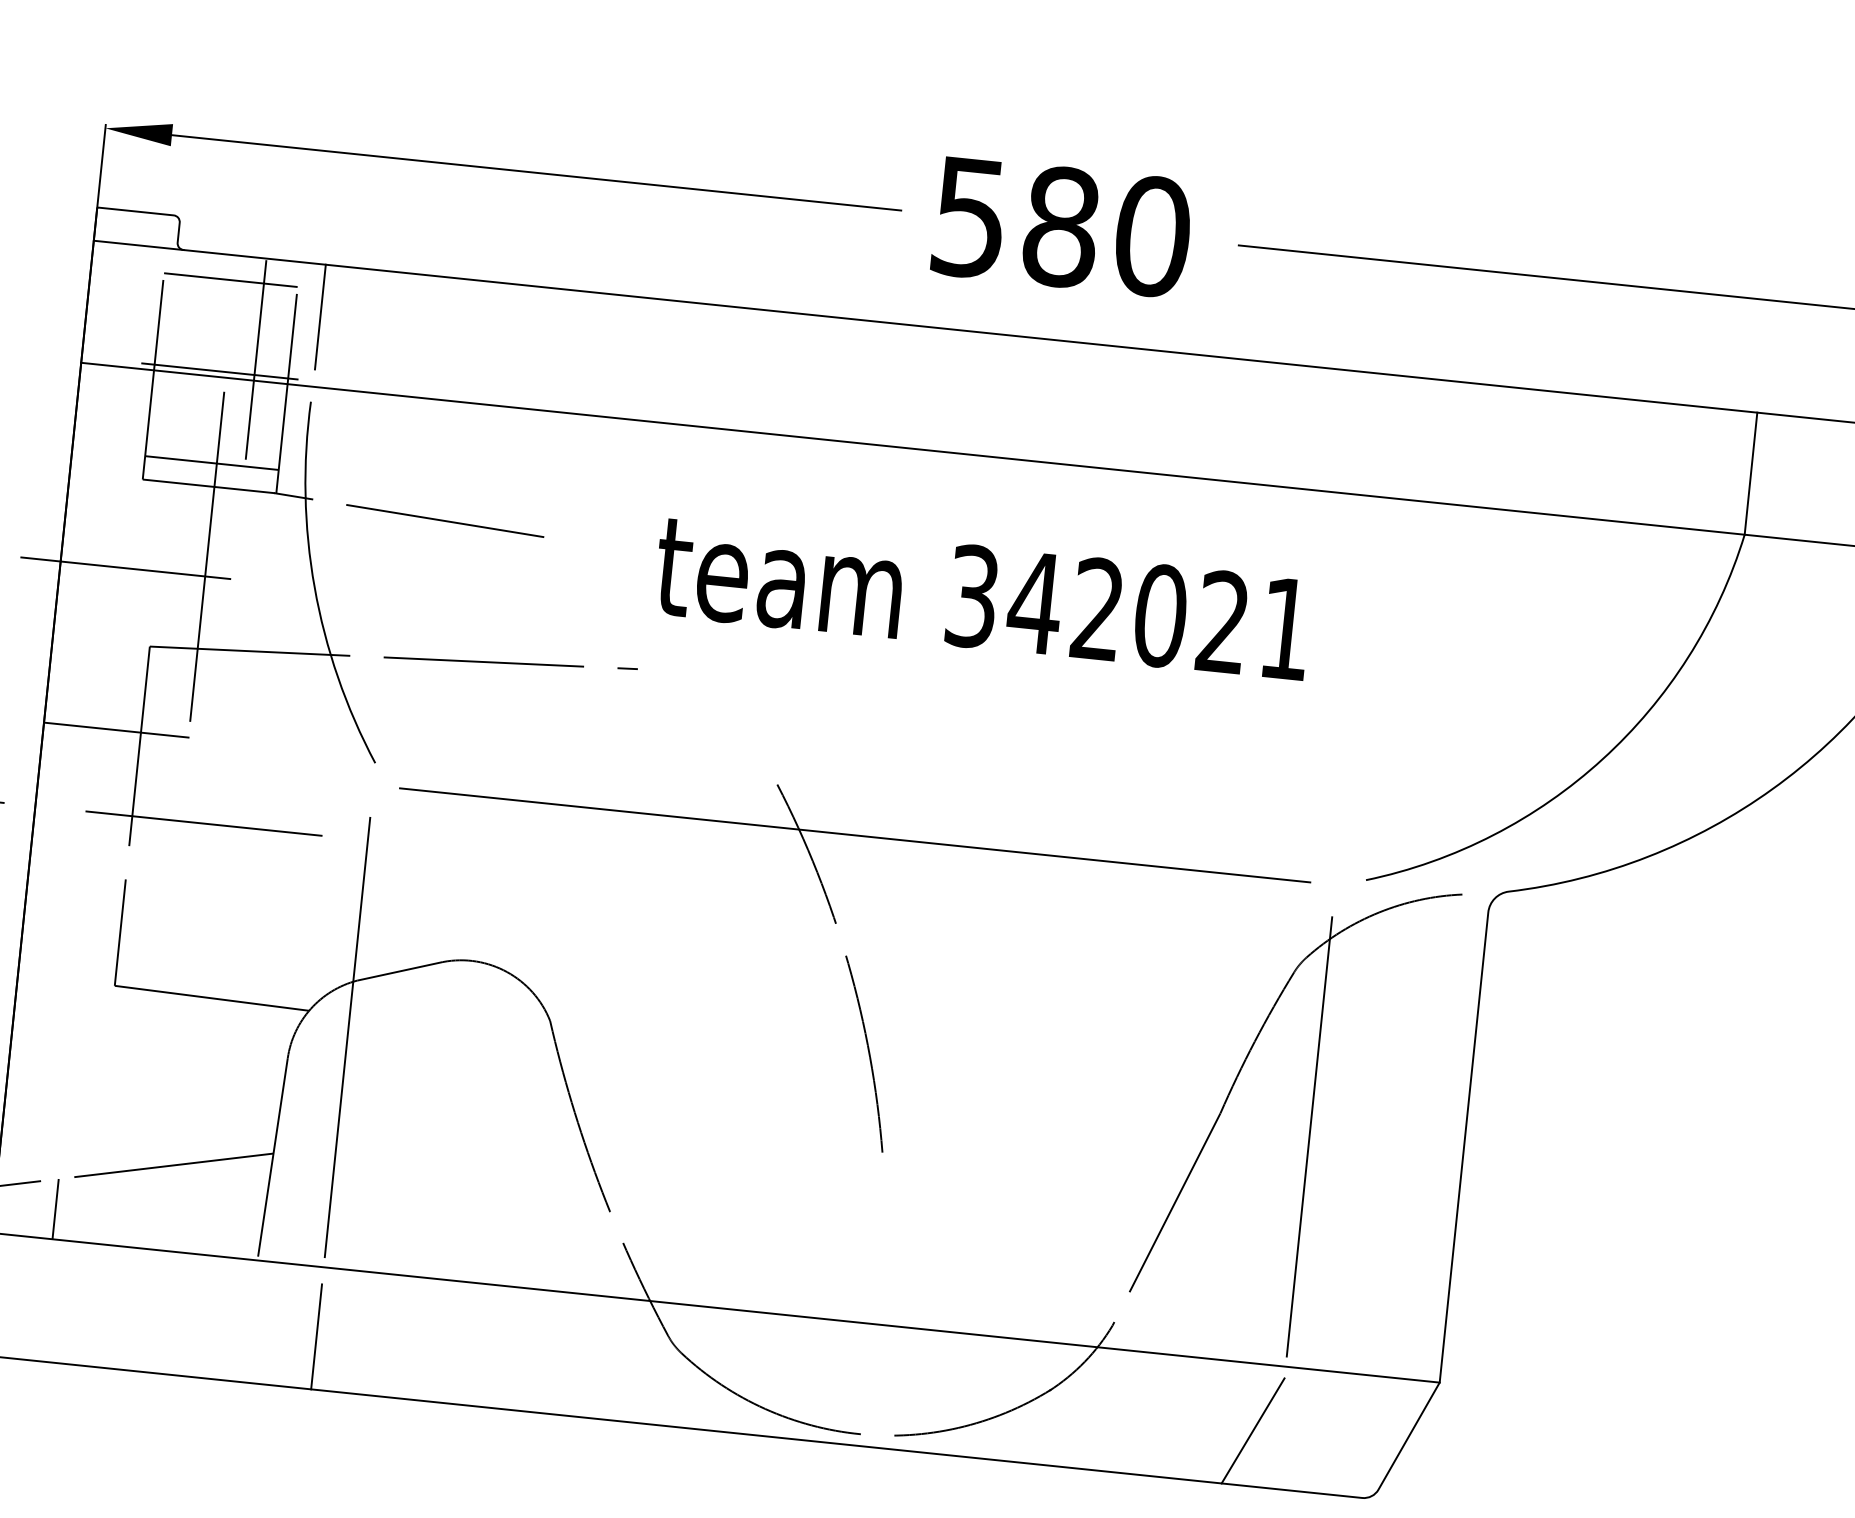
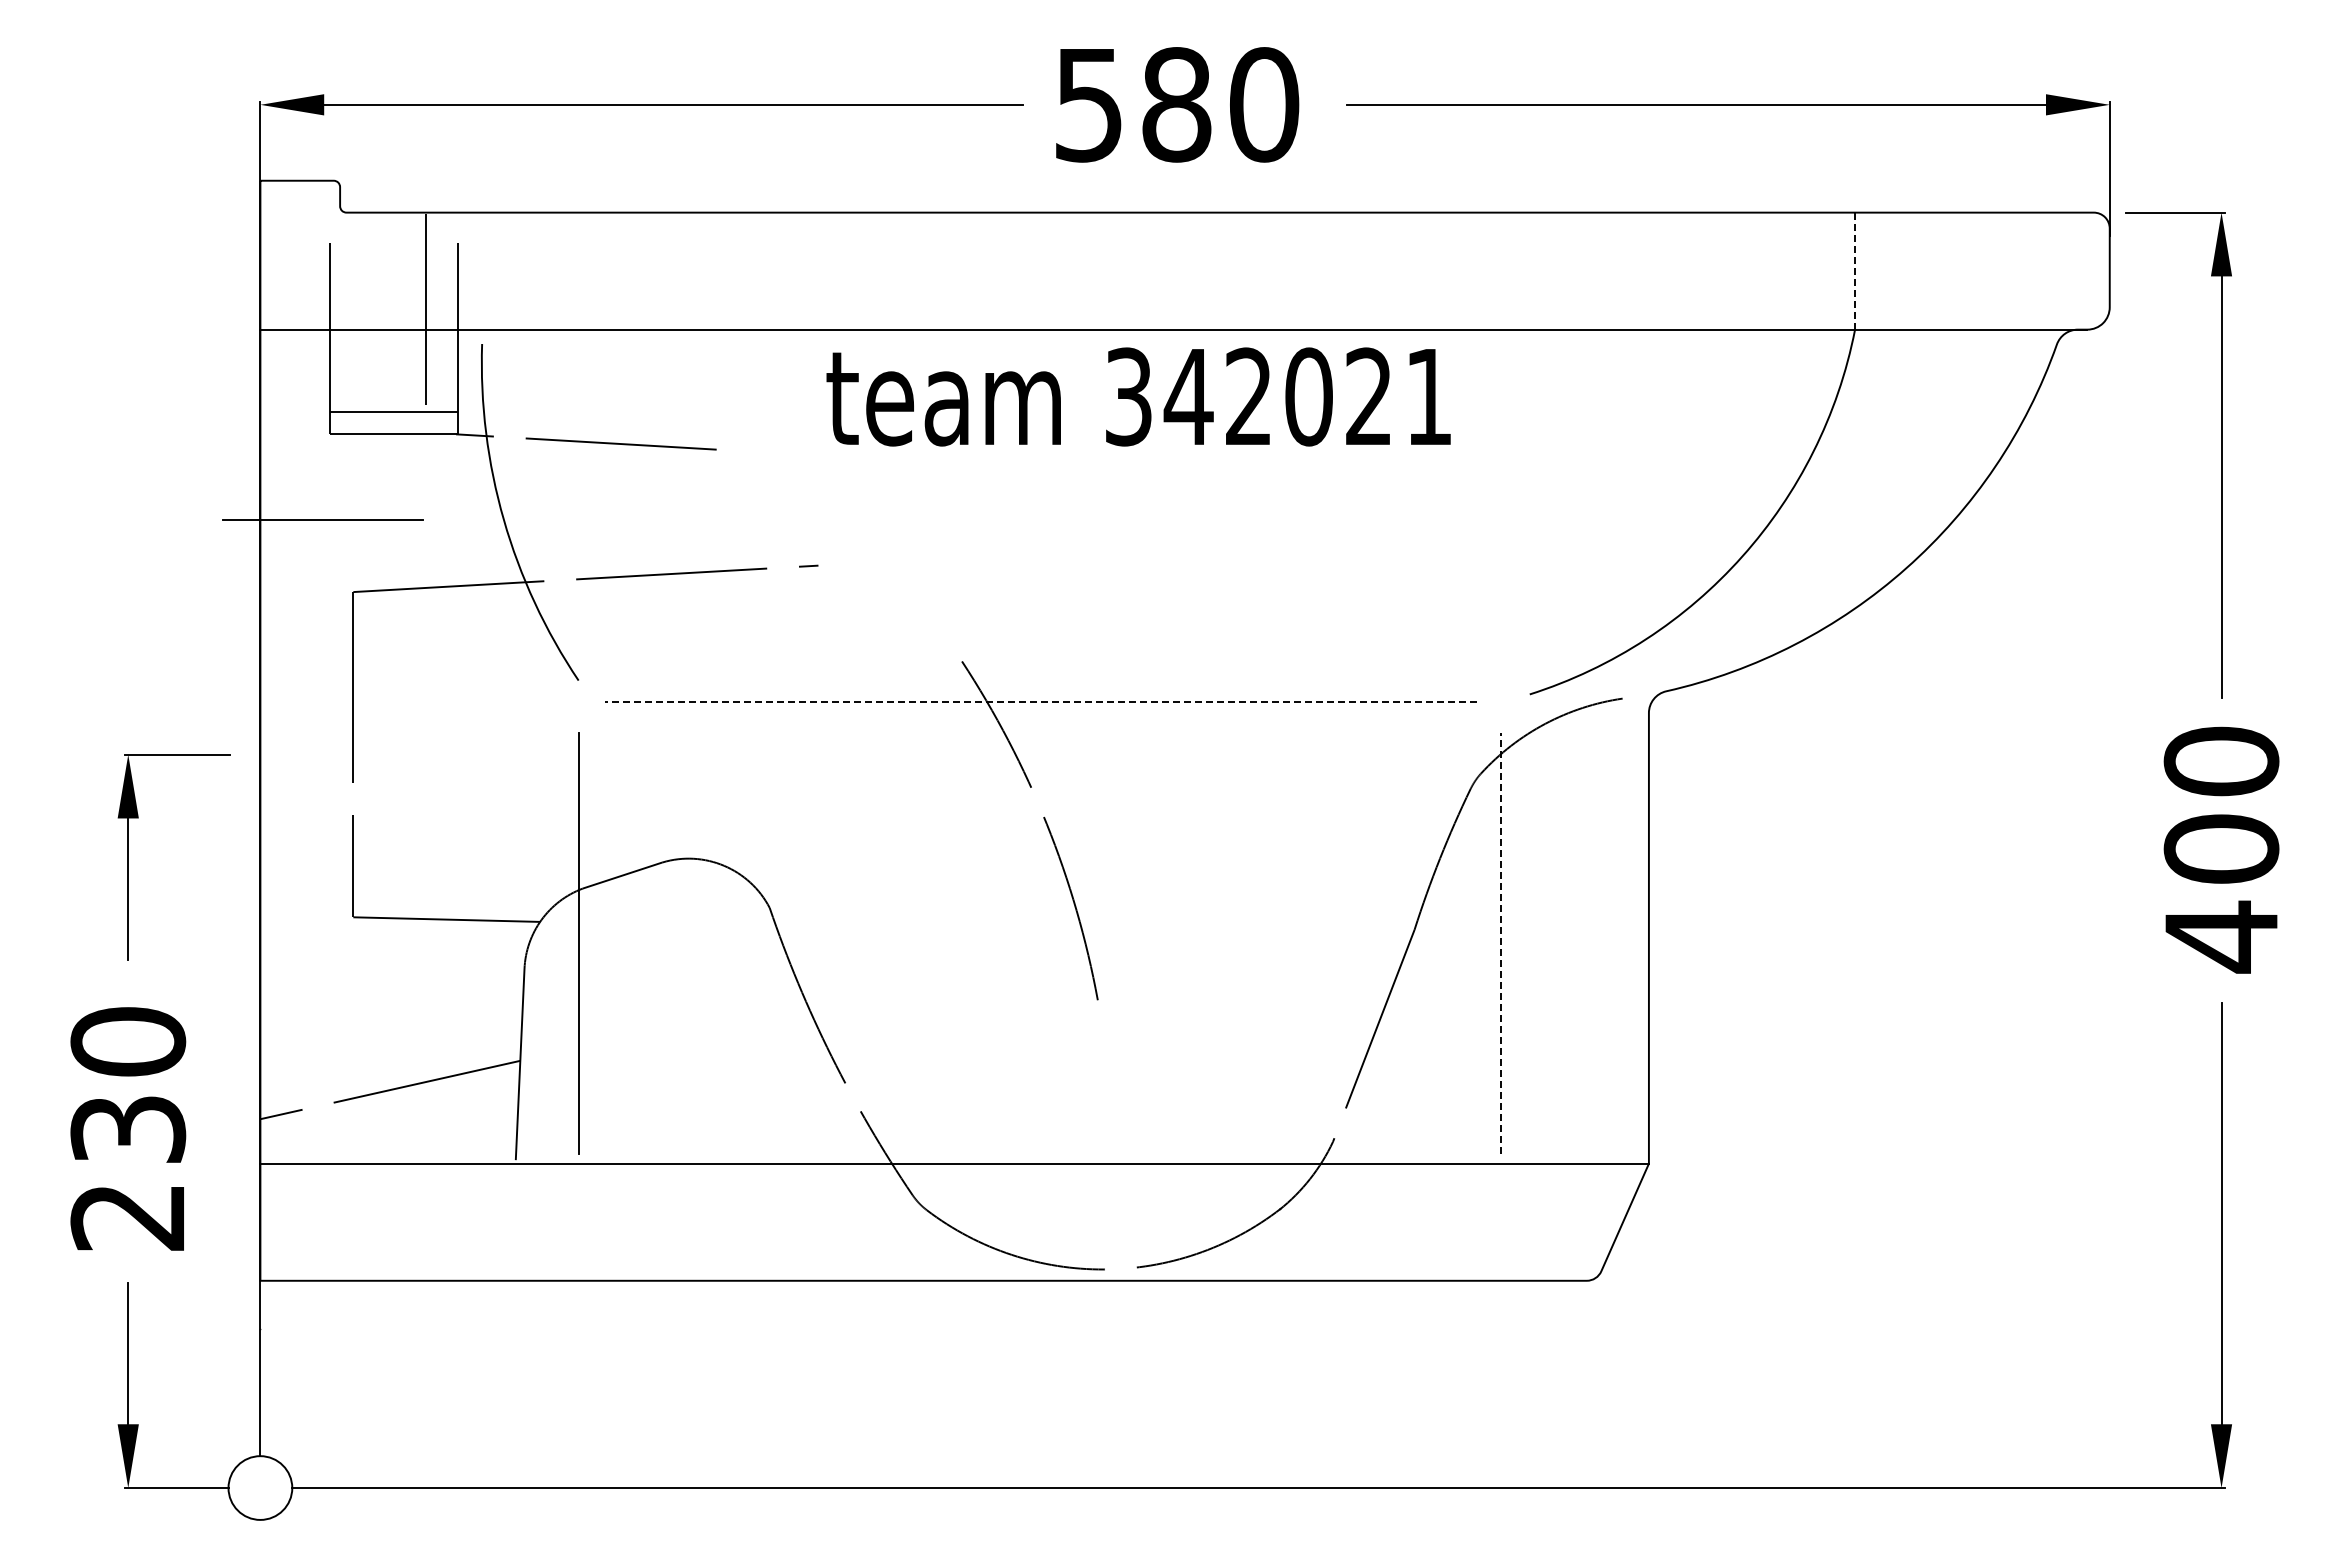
line: (138, 245) -> (303, 212), removed
line: (231, 280) -> (394, 236), removed
line: (320, 316) -> (482, 262), removed
line: (219, 371) -> (392, 324), removed
line: (1751, 474) -> (1855, 271), solid -> dashed
line: (206, 556) -> (398, 501), removed
text: (982, 597) -> (1138, 396), moved
line: (116, 729) -> (329, 674), removed
line: (203, 823) -> (421, 754), removed
line: (854, 835) -> (1040, 702), solid -> dashed
line: (1309, 1136) -> (1501, 943), solid -> dashed
line: (56, 1208) -> (319, 1134), removed
line: (316, 1336) -> (579, 1230), removed
line: (1252, 1430) -> (1476, 1227), removed

